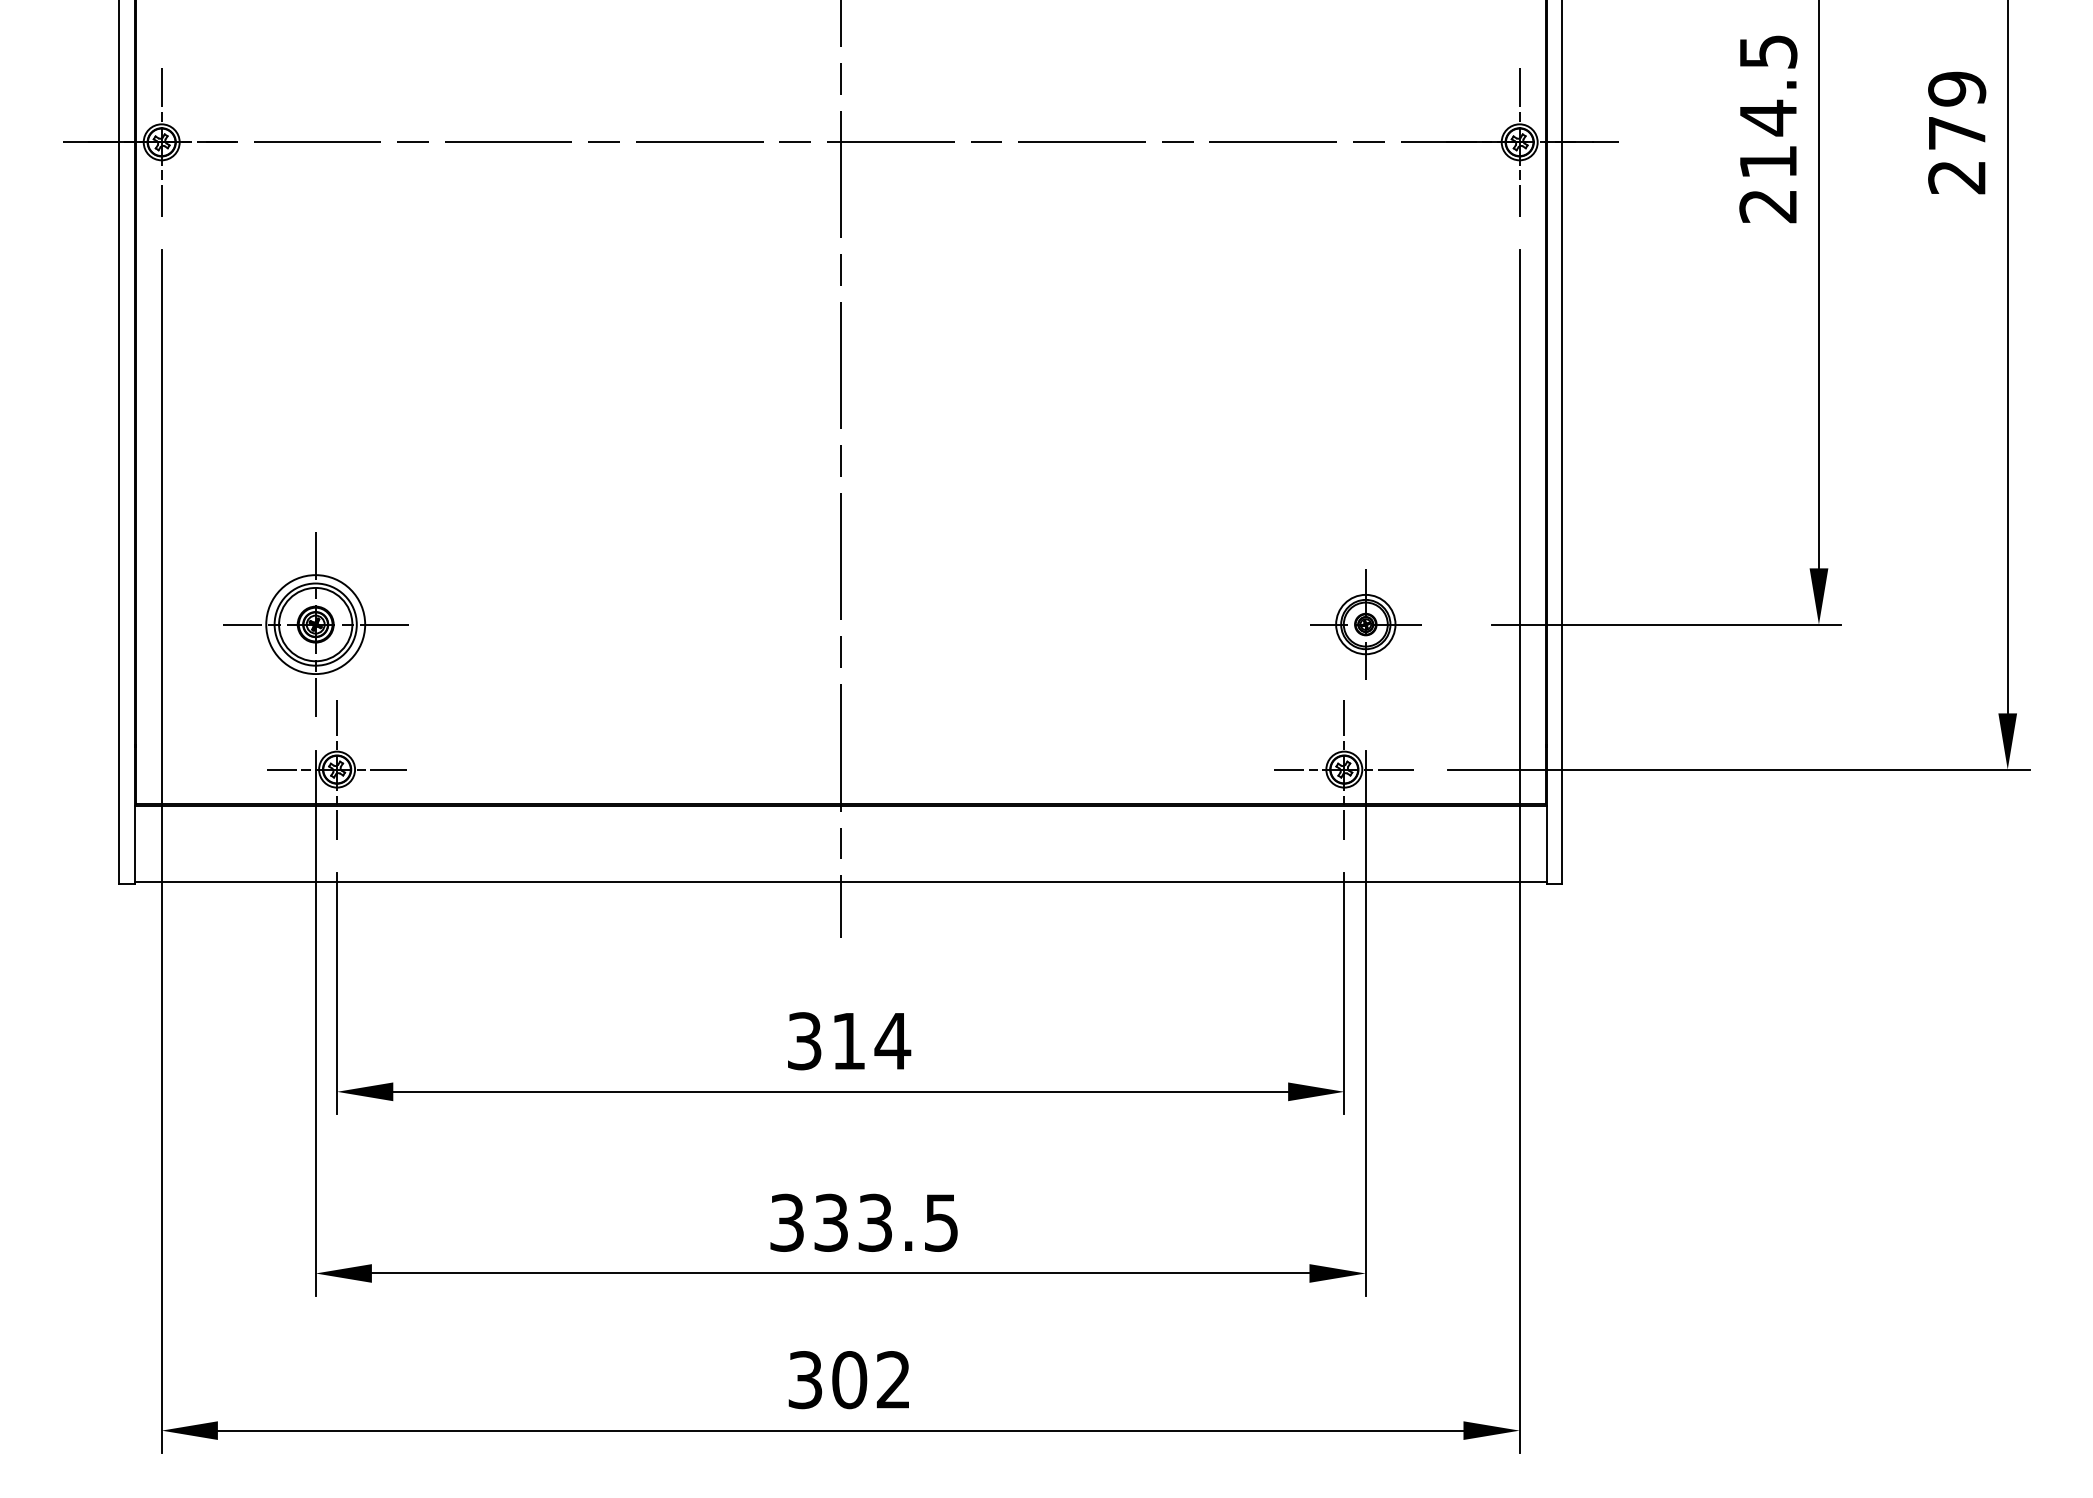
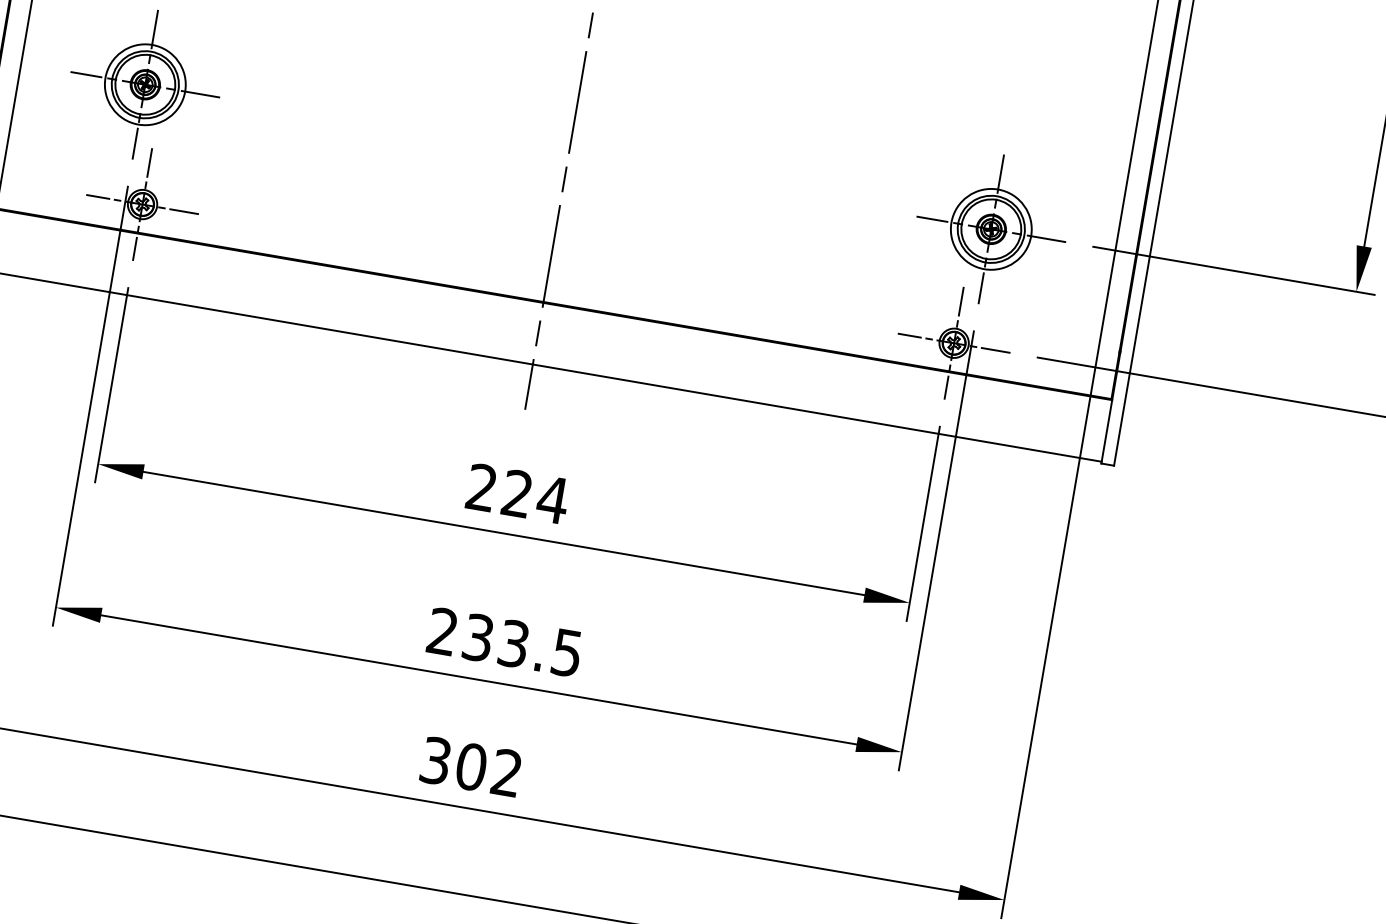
part: (1365, 624) -> (991, 229), size x1.67
text: (825, 1041) -> (498, 490), 314 -> 224
text: (786, 1222) -> (442, 631), 333.5 -> 233.5

